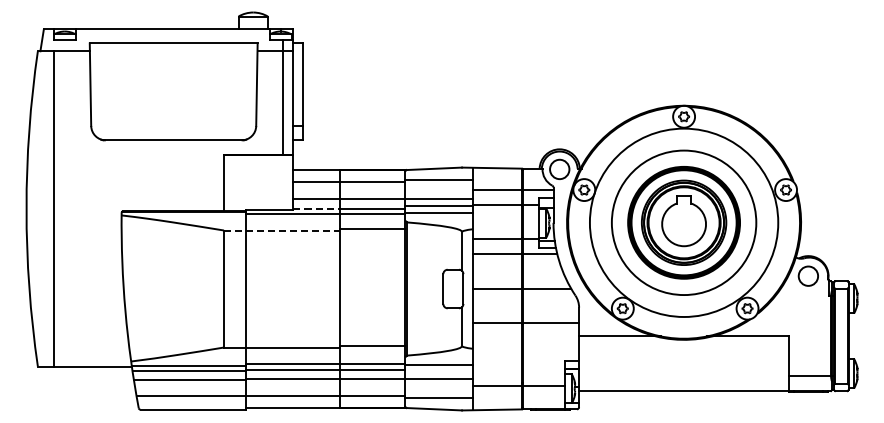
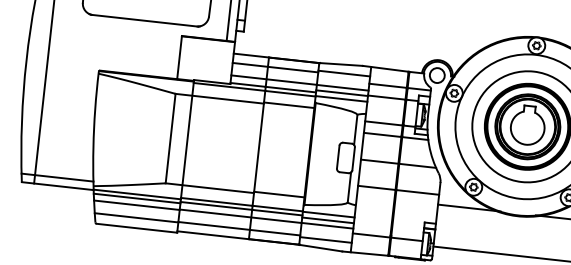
line: (317, 208) -> (248, 84), dashed -> solid
line: (281, 230) -> (219, 98), dashed -> solid
line: (83, 355) -> (57, 177), added
line: (439, 372) -> (328, 220), added

